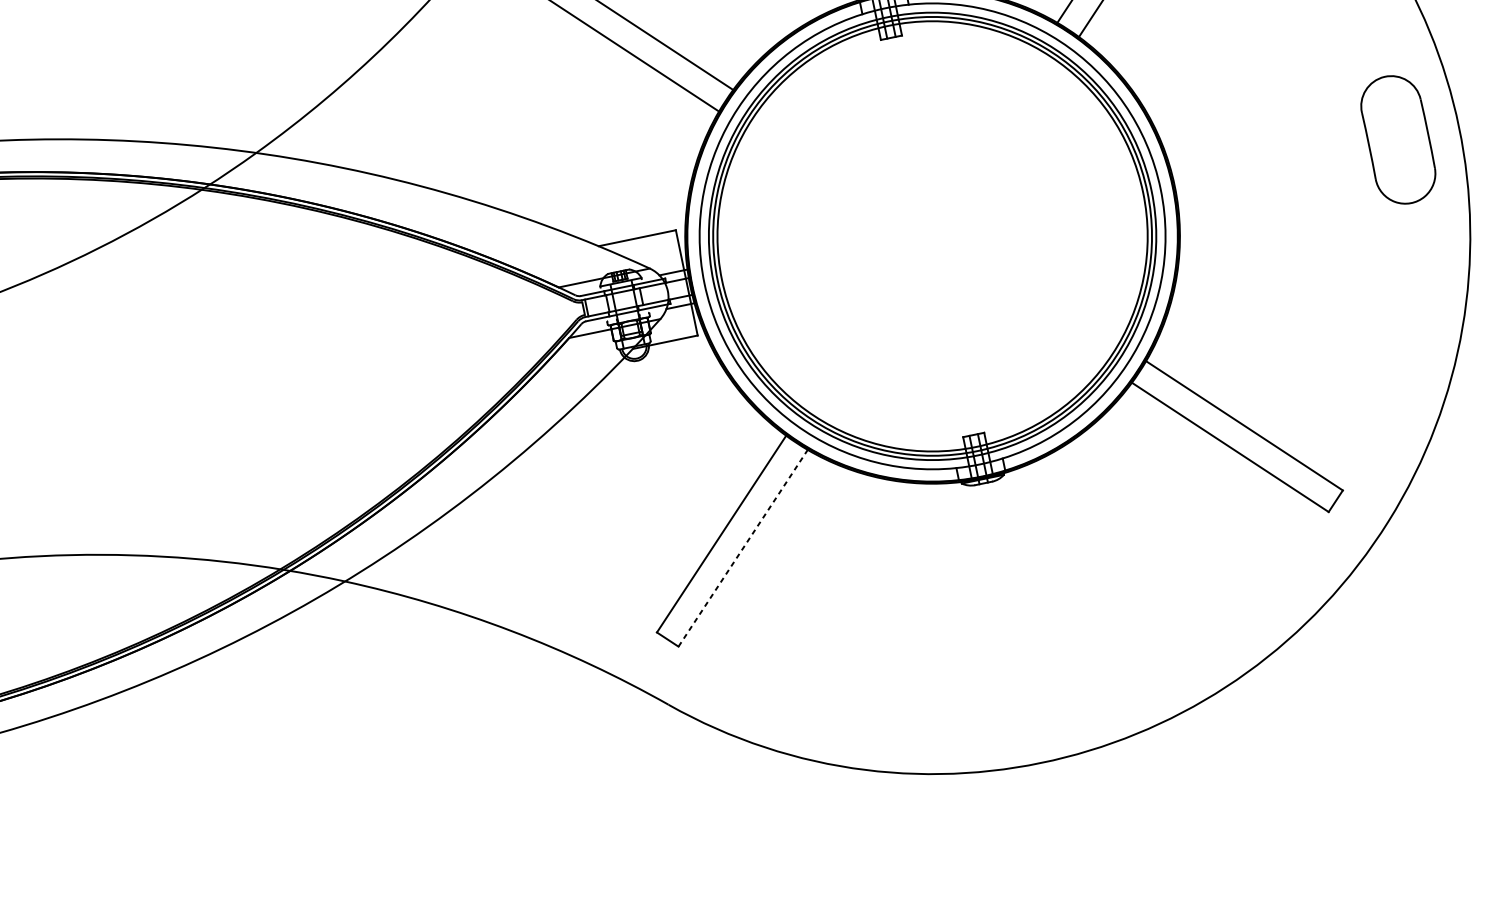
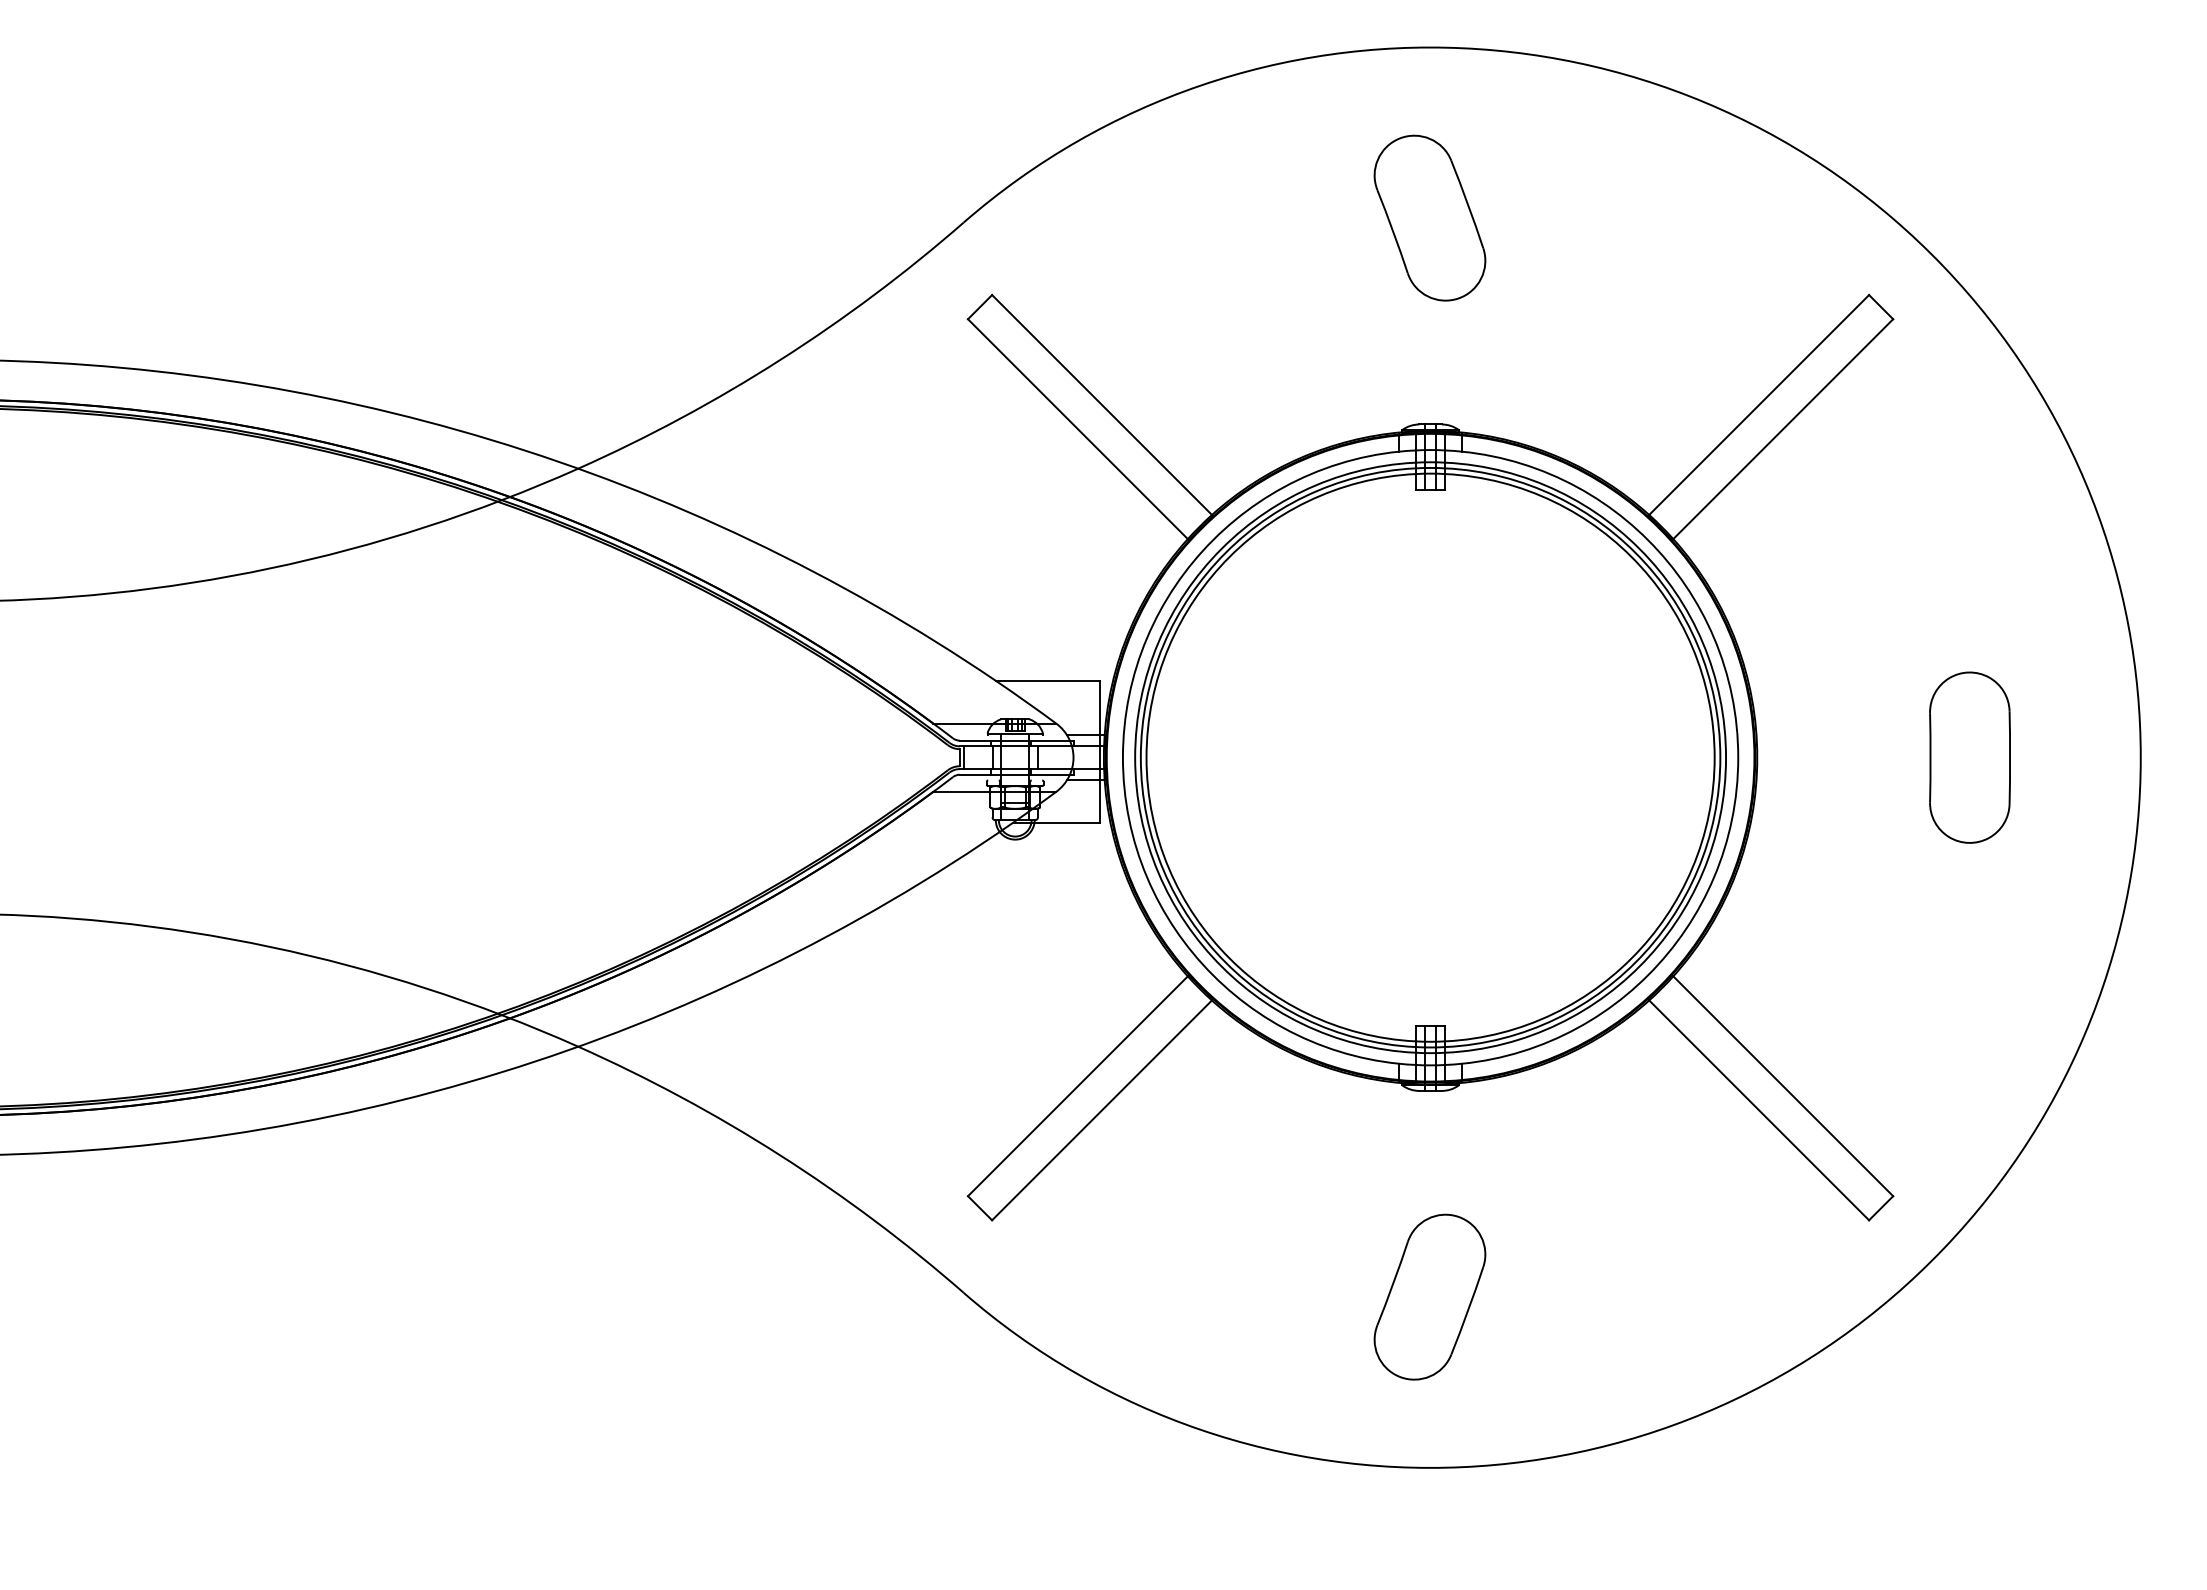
part: (1398, 139) -> (1969, 757), moved
line: (743, 547) -> (1102, 1109), dashed -> solid
part: (1014, 635) -> (1429, 1296), added

